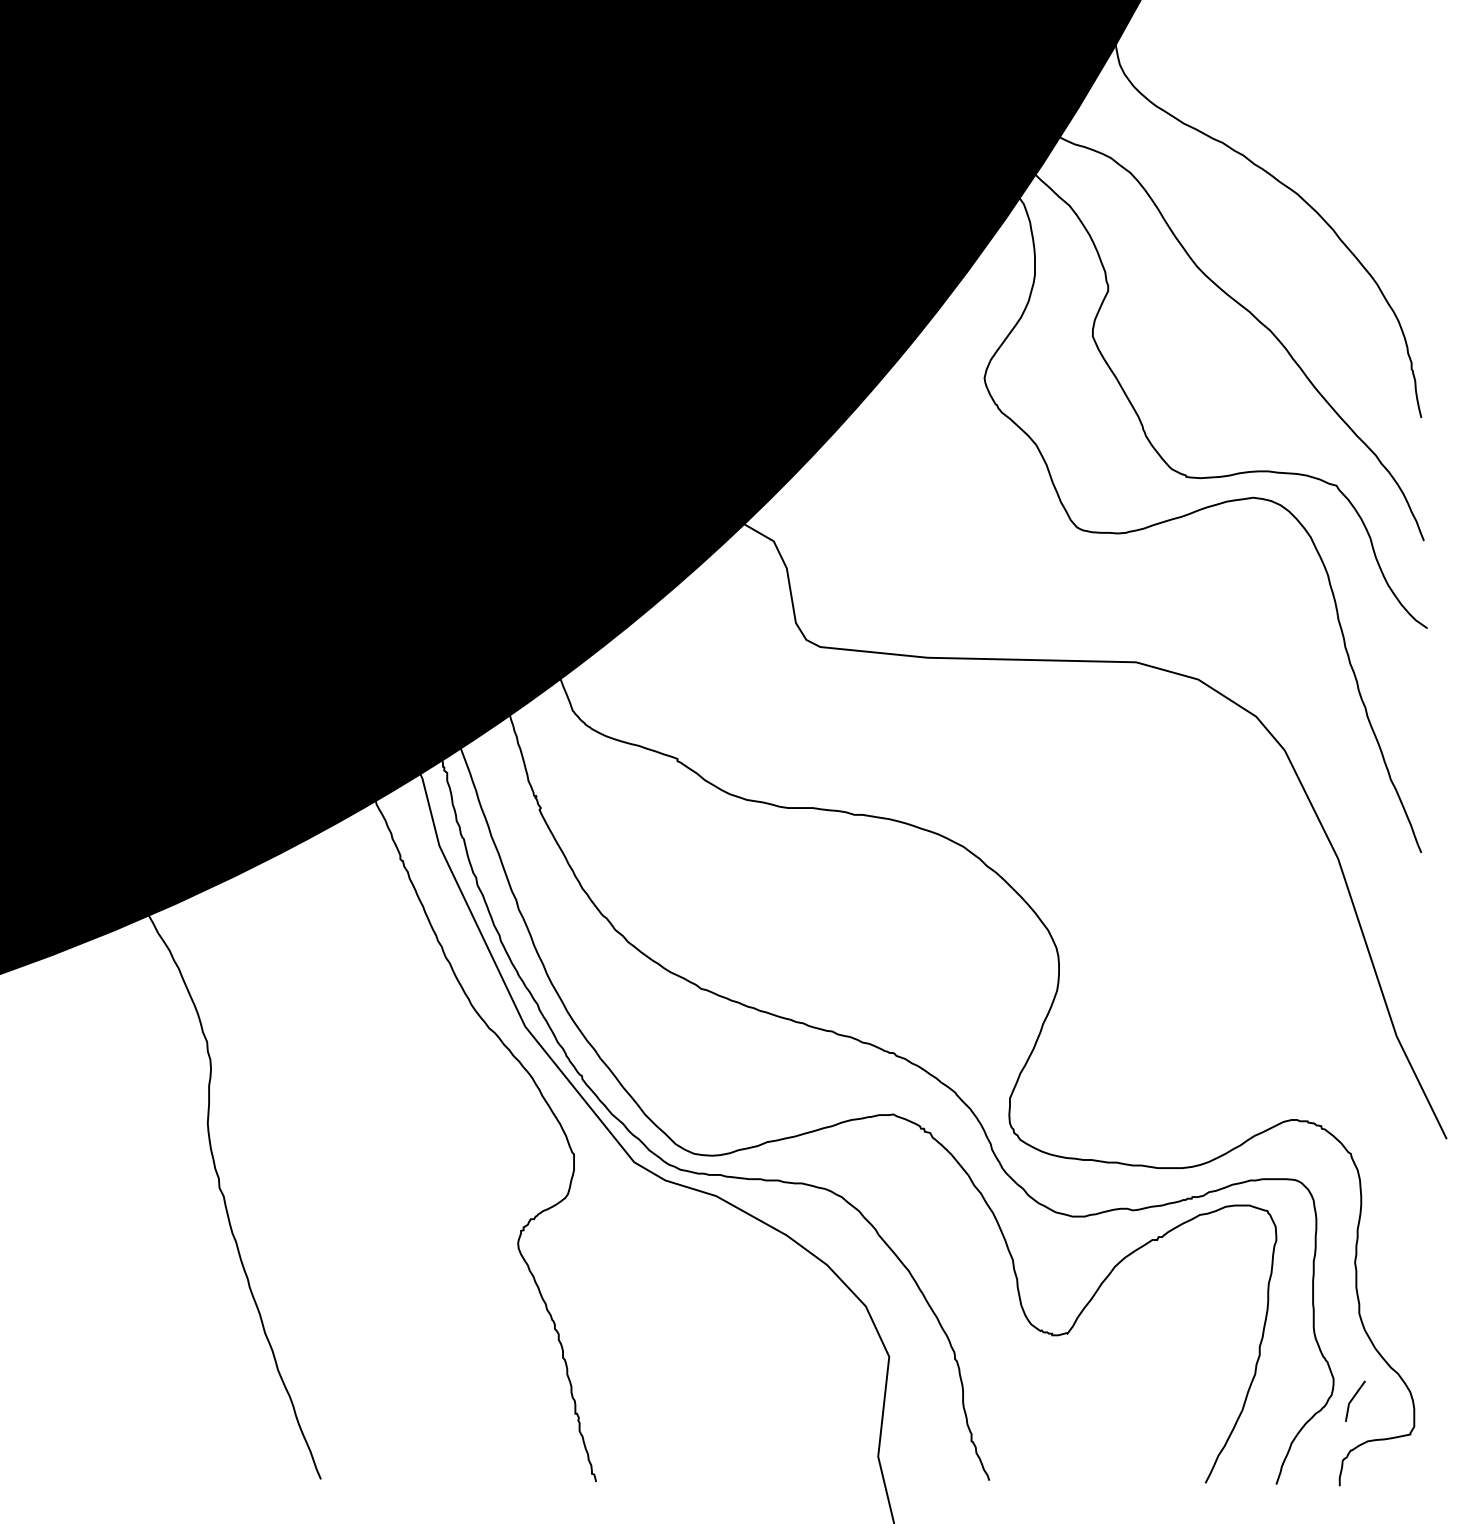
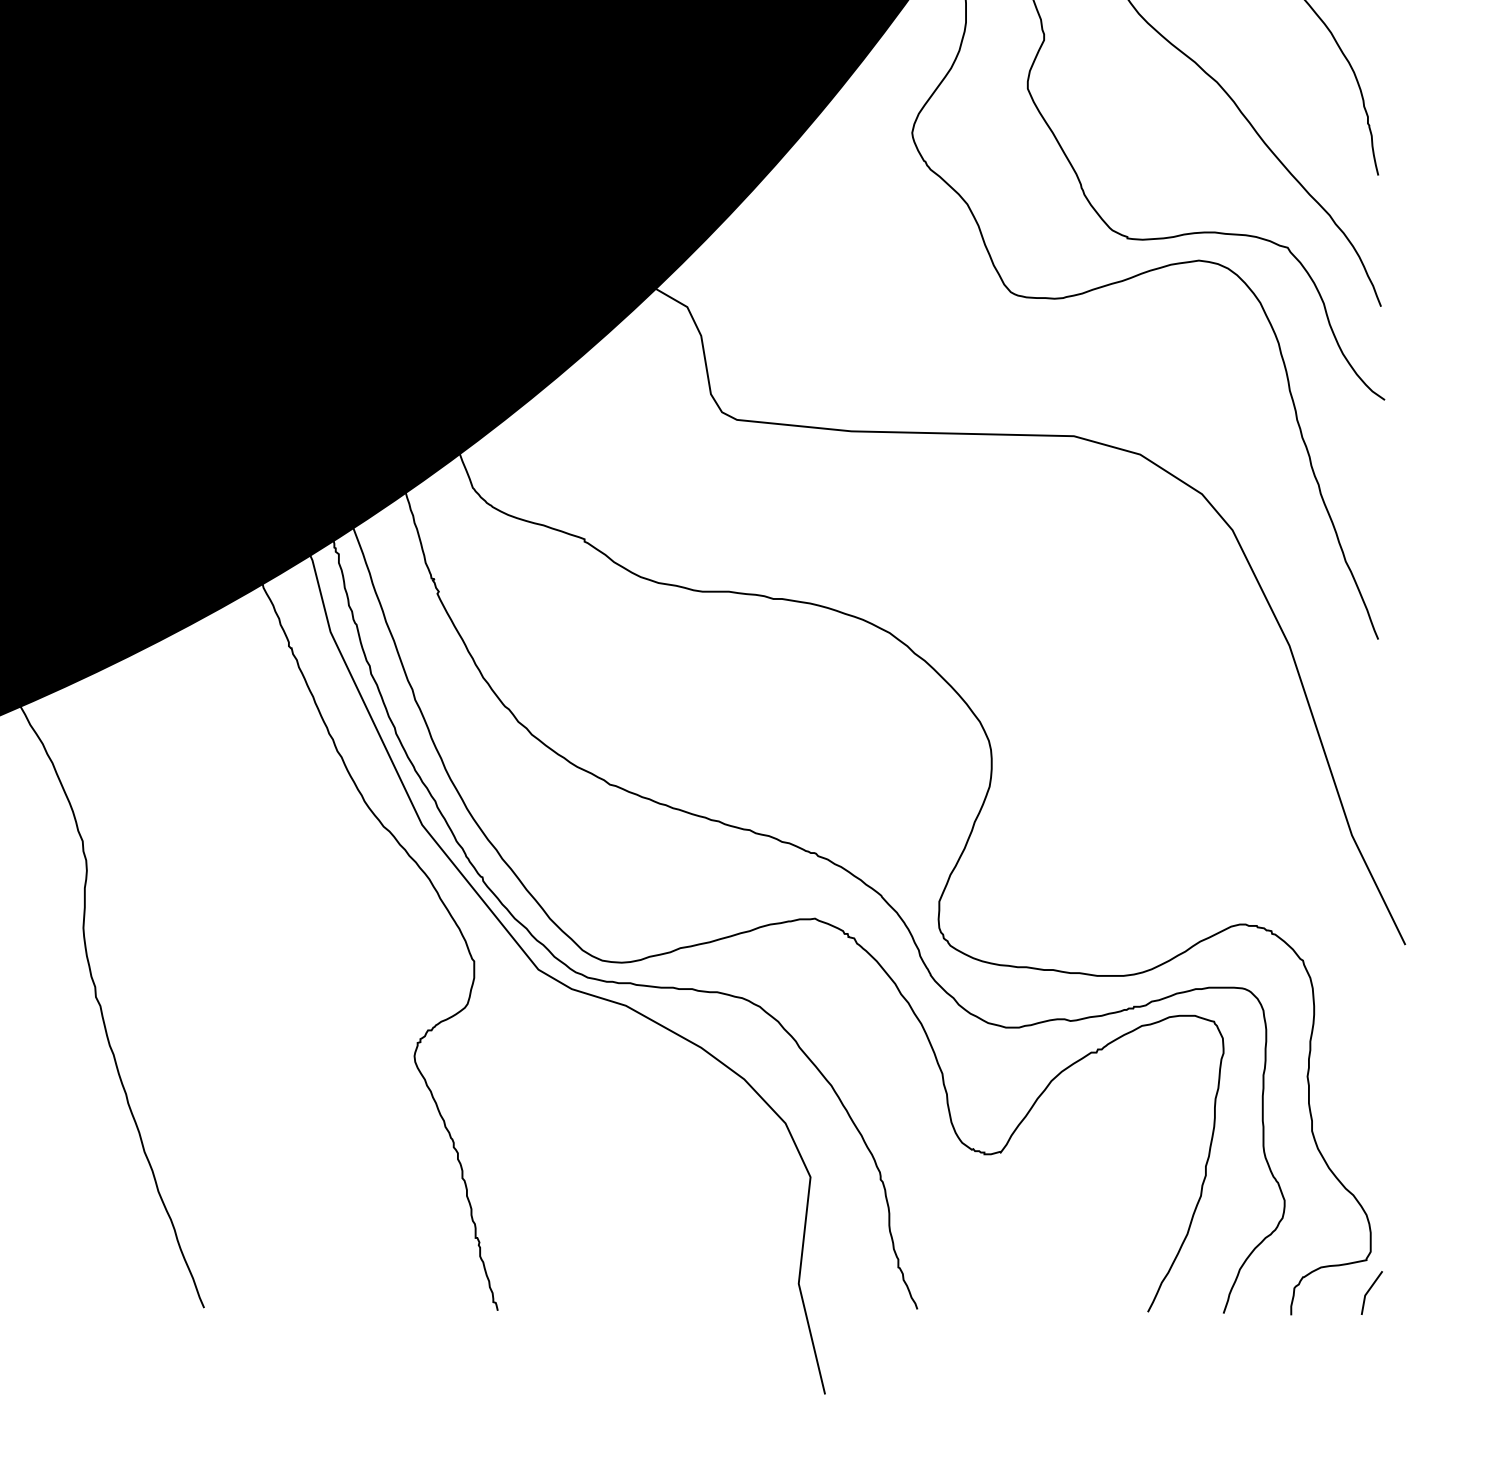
line: (1353, 1399) -> (1369, 1291), moved

